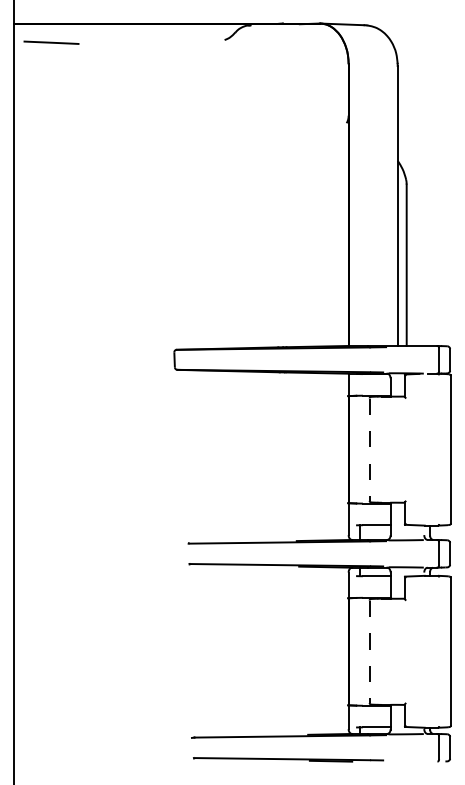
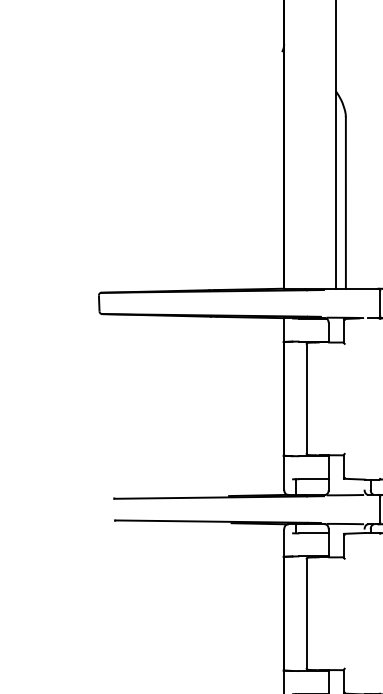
line: (369, 450) -> (306, 399), dashed -> solid
line: (369, 652) -> (306, 614), dashed -> solid

